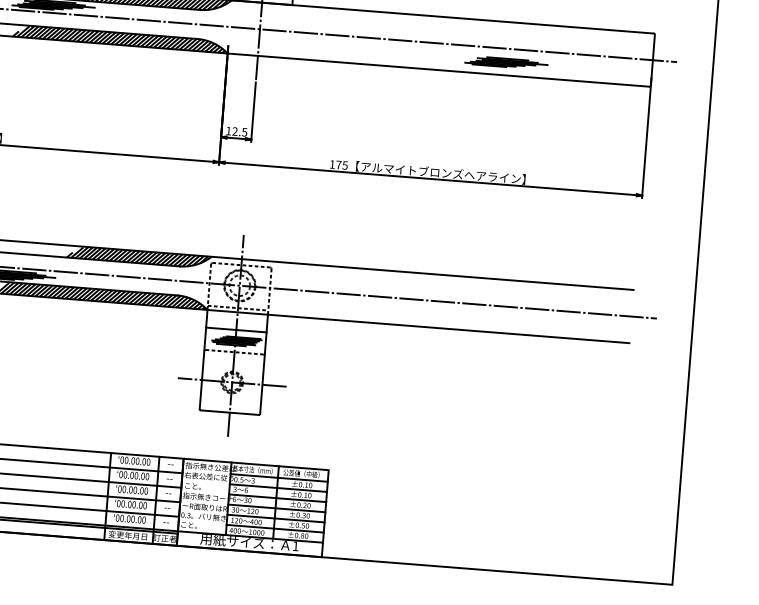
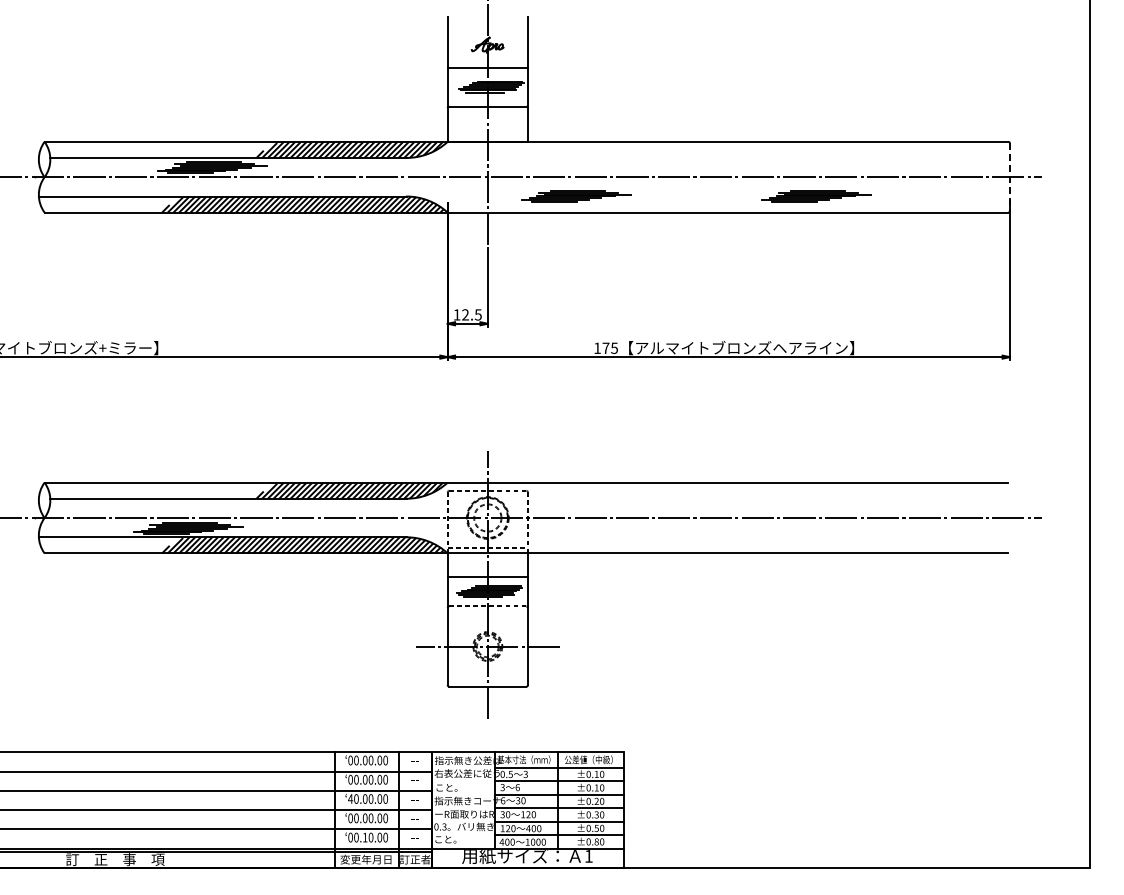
part: (325, 49) -> (576, 196), added
line: (652, 60) -> (1009, 177), solid -> dashed
text: (119, 488) -> (350, 798), 00.00.00 -> 40.00.00
text: (128, 518) -> (364, 837), 00.00.00 -> 00.10.00

